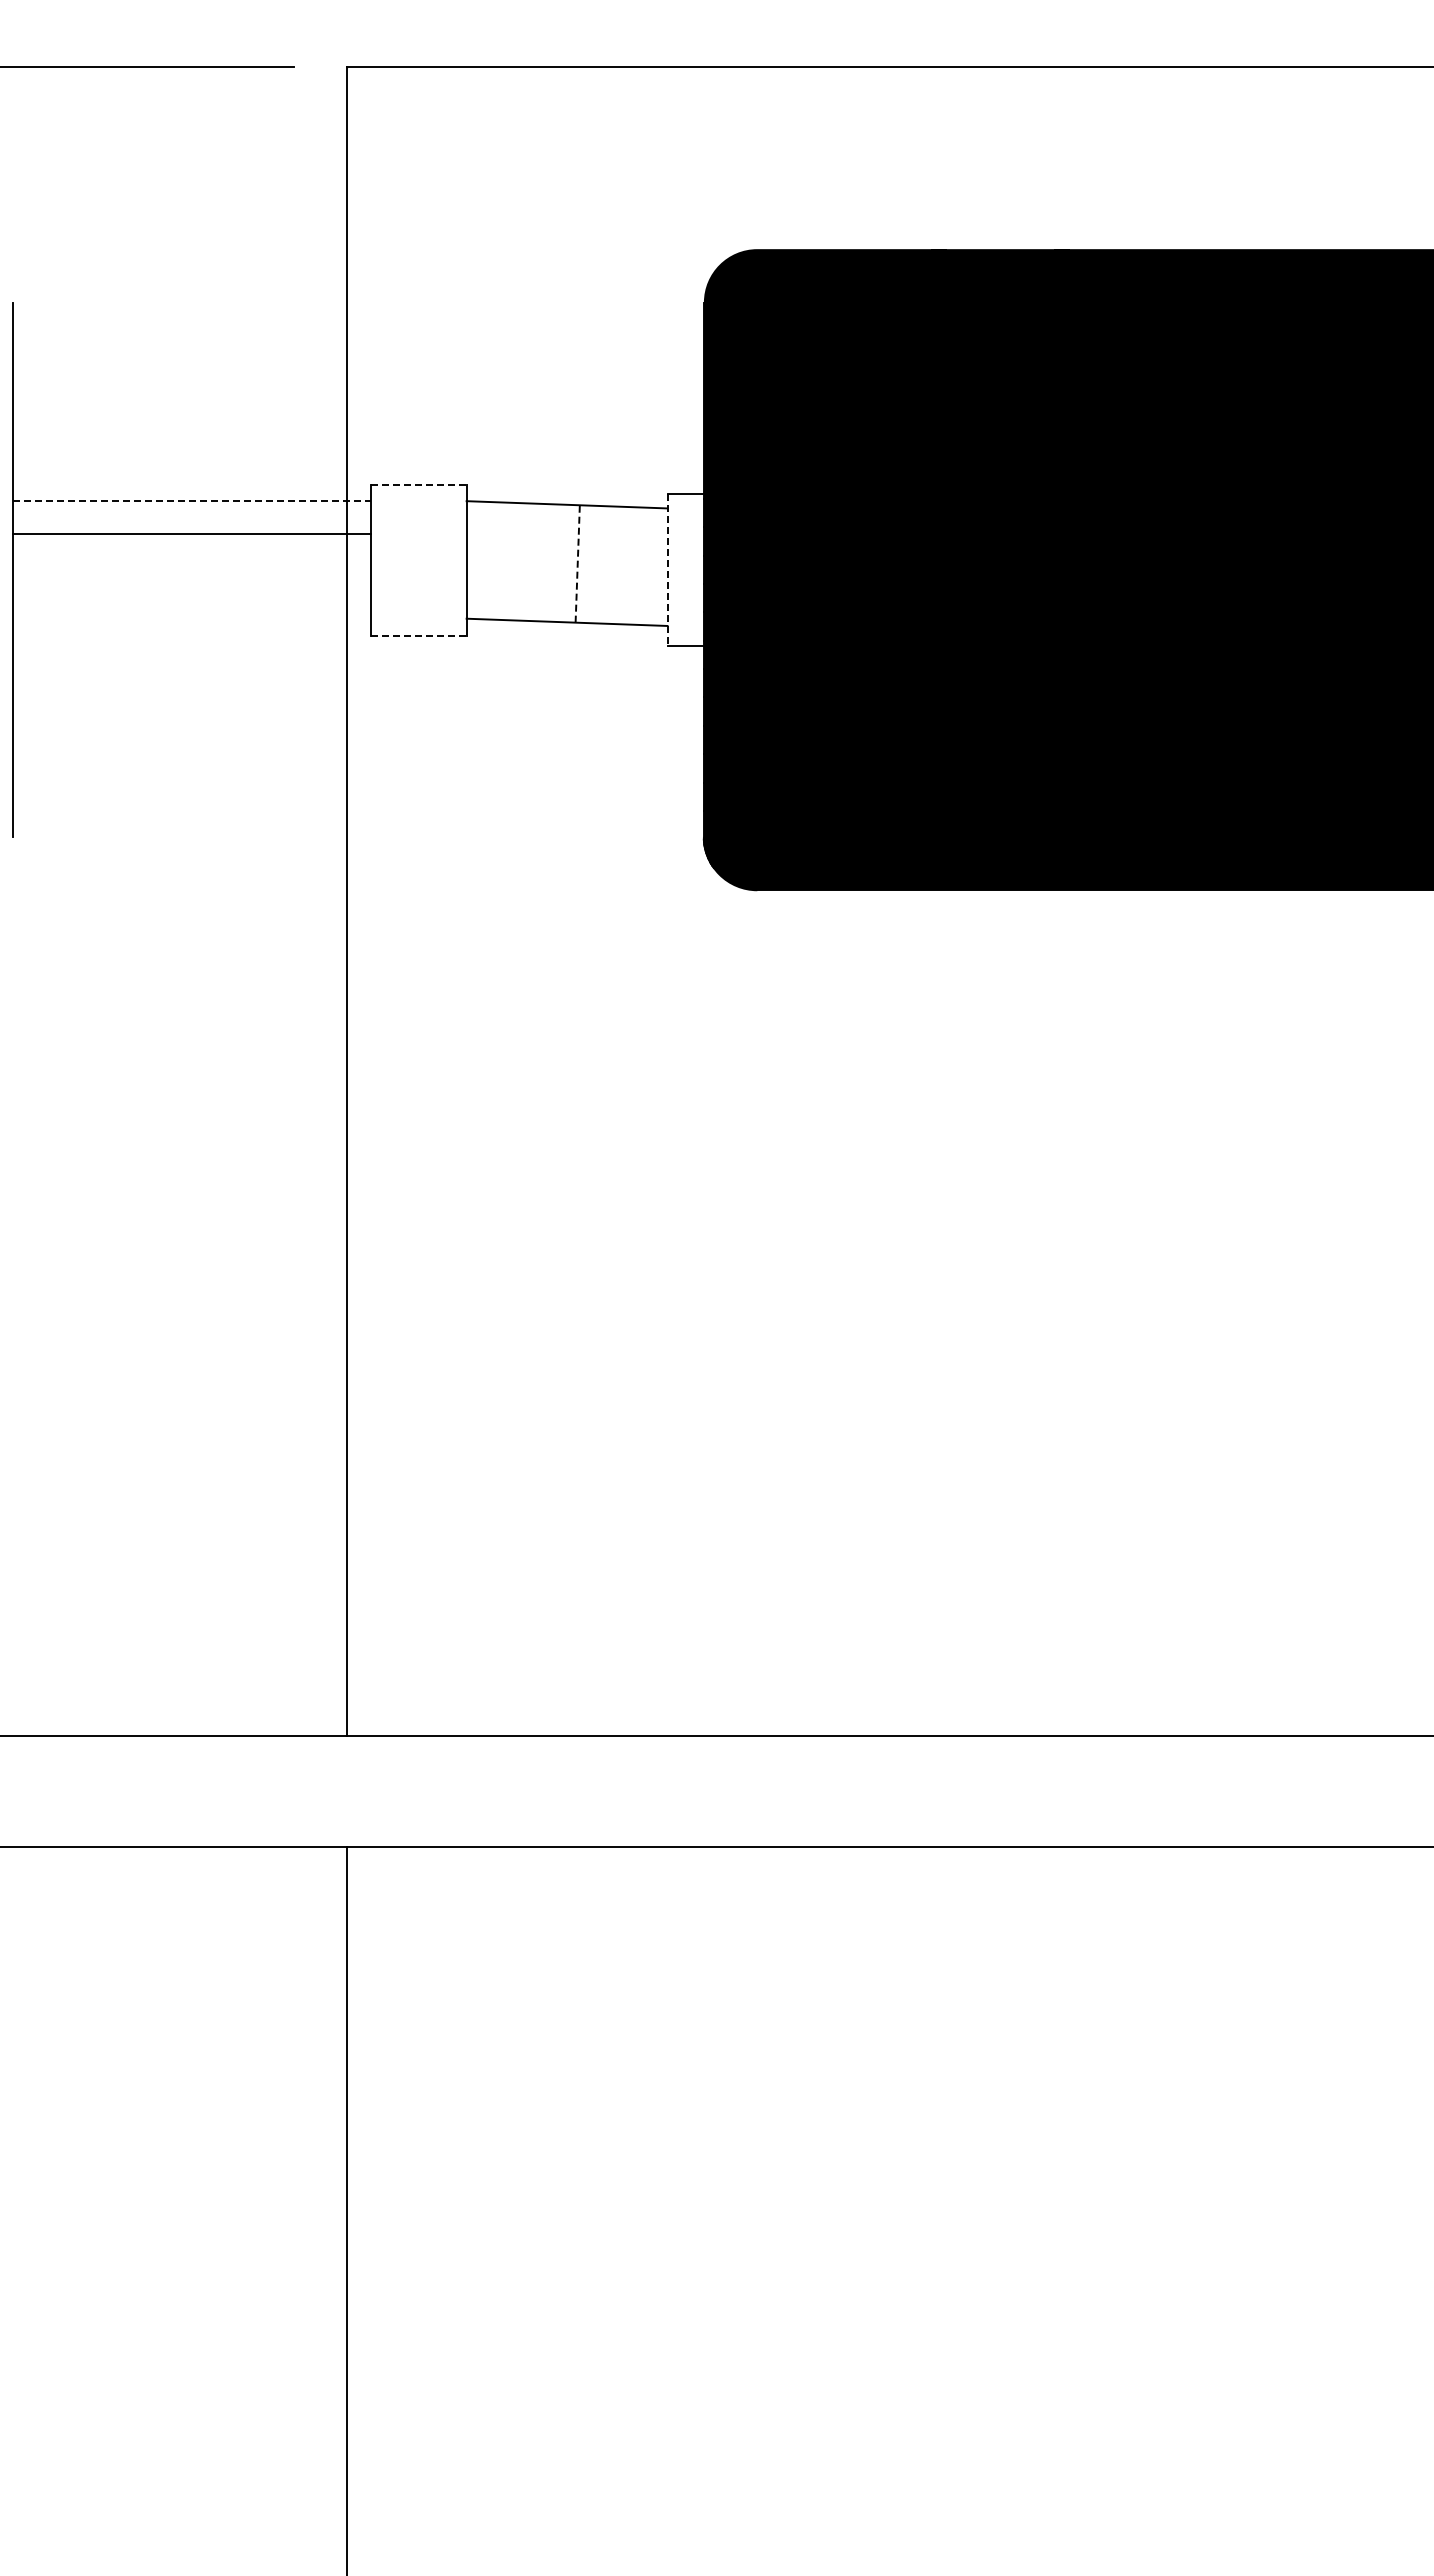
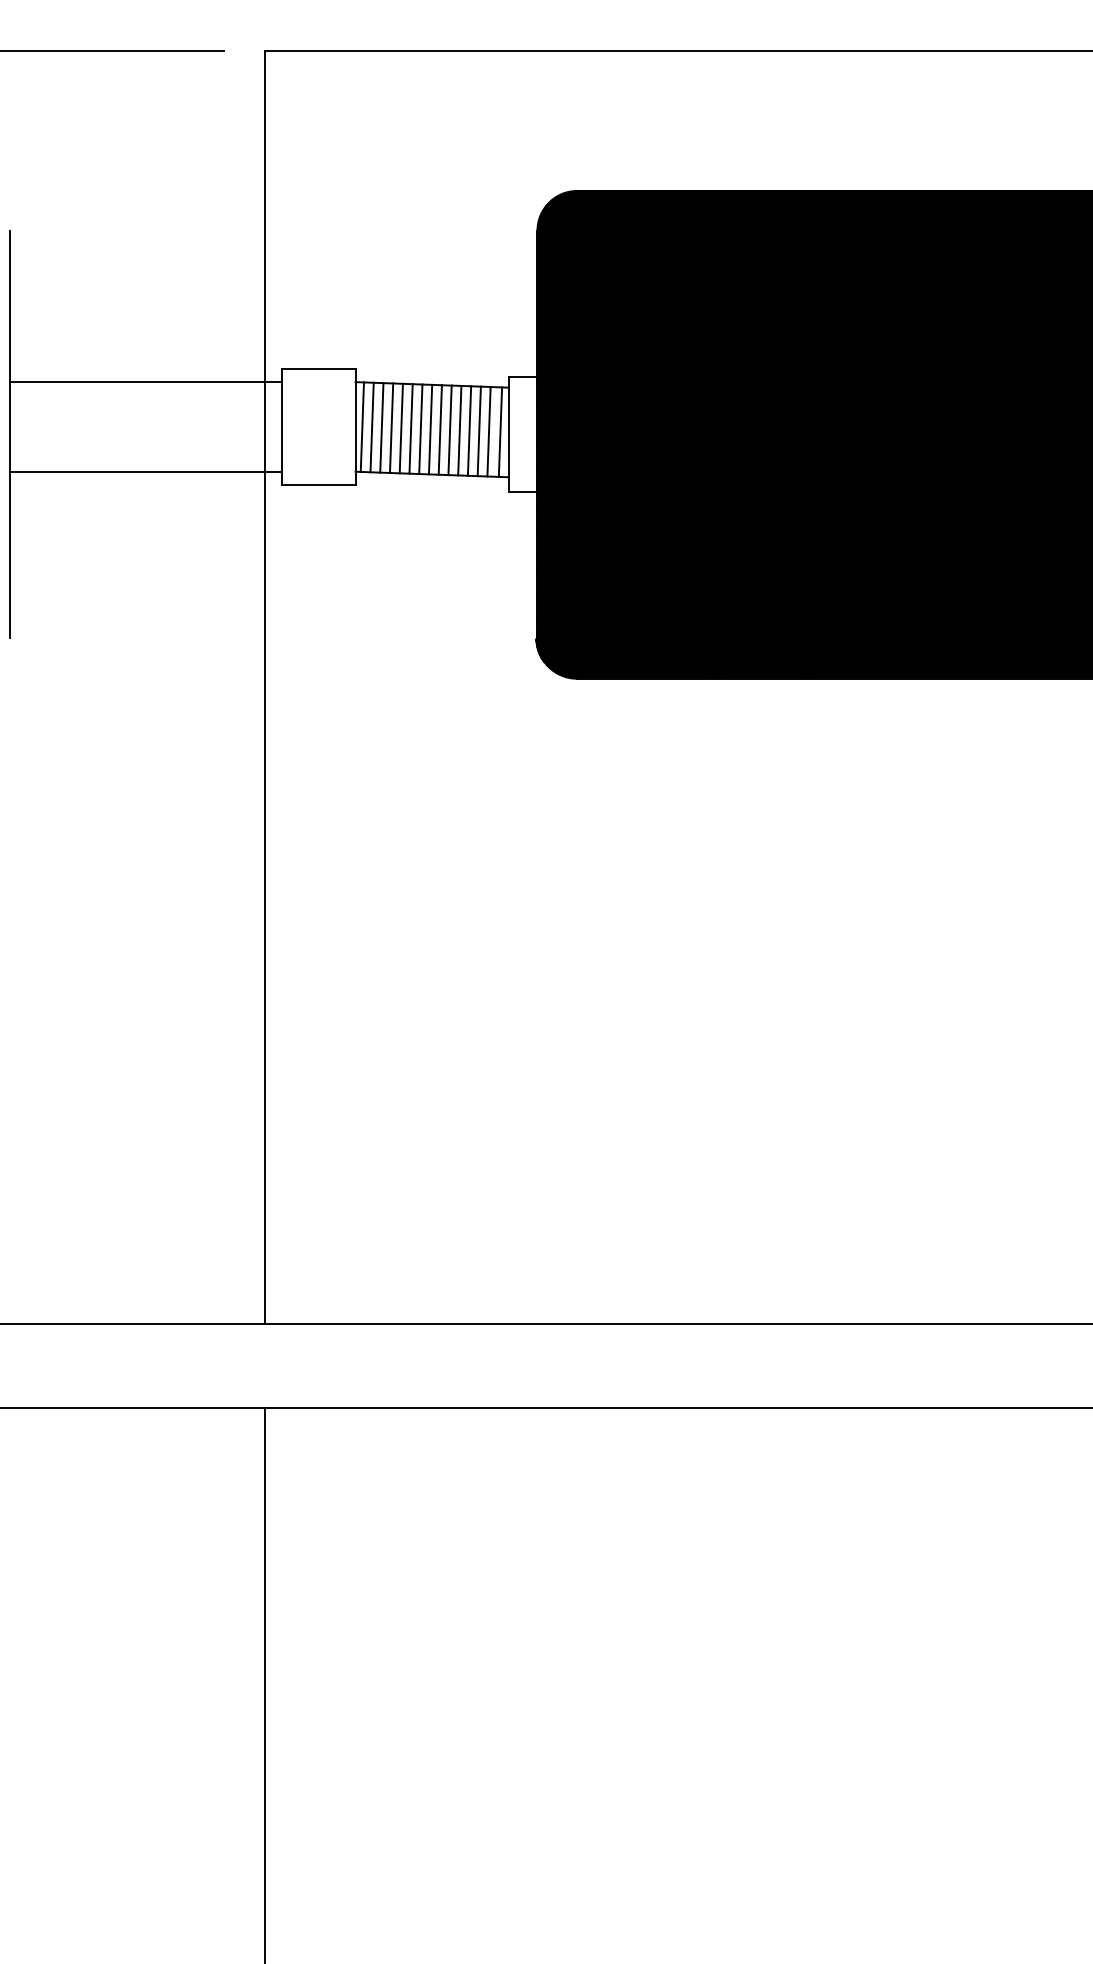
line: (418, 484) -> (318, 369), dashed -> solid
line: (192, 501) -> (146, 382), dashed -> solid
line: (191, 533) -> (145, 471), moved
line: (475, 559) -> (362, 426), added
line: (488, 560) -> (372, 427), added
line: (500, 560) -> (381, 427), added
line: (513, 561) -> (391, 428), added
line: (526, 561) -> (401, 428), added
line: (539, 562) -> (411, 428), added
line: (552, 562) -> (421, 428), added
line: (564, 563) -> (430, 429), added
line: (577, 563) -> (440, 429), dashed -> solid
line: (590, 564) -> (450, 430), added
line: (603, 564) -> (459, 430), added
line: (615, 565) -> (469, 431), added
line: (628, 565) -> (479, 431), added
line: (641, 565) -> (488, 431), added
line: (656, 566) -> (500, 431), added
line: (667, 569) -> (508, 434), dashed -> solid
line: (418, 636) -> (318, 485), dashed -> solid

